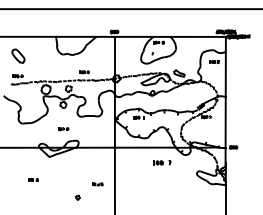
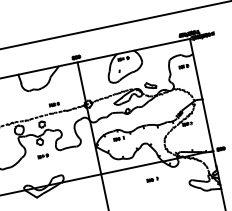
part: (63, 129) -> (43, 156), moved
part: (162, 163) -> (152, 180), size x0.62

